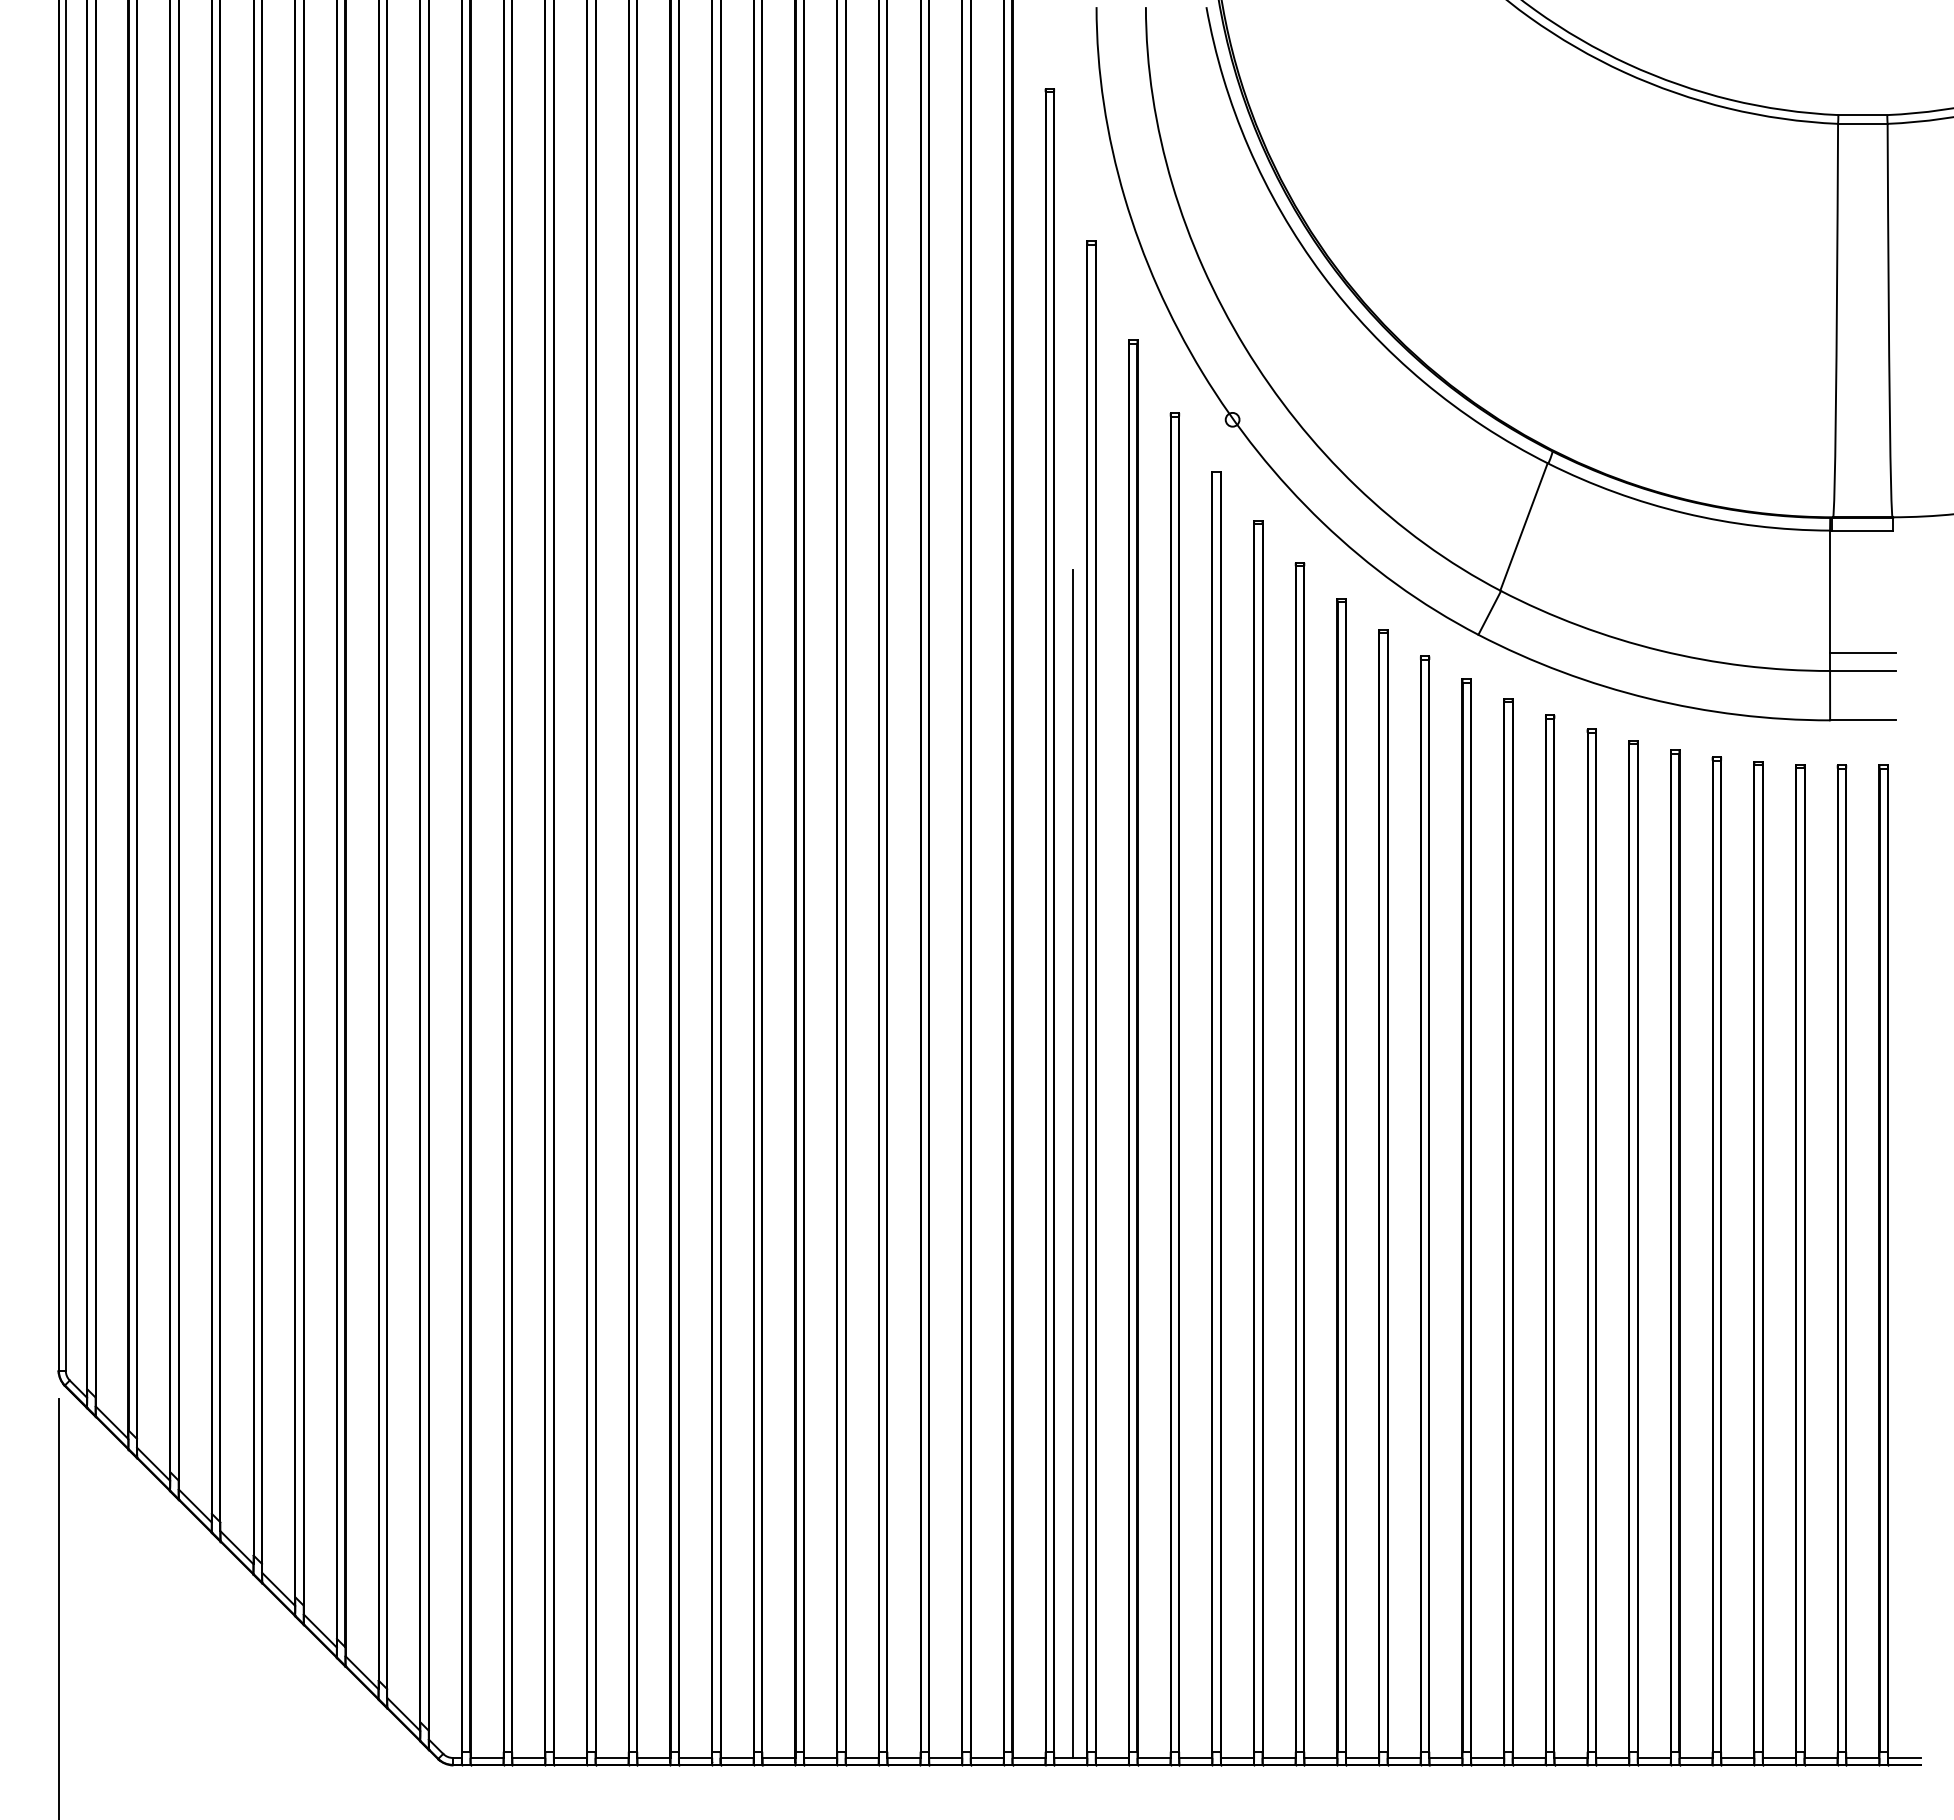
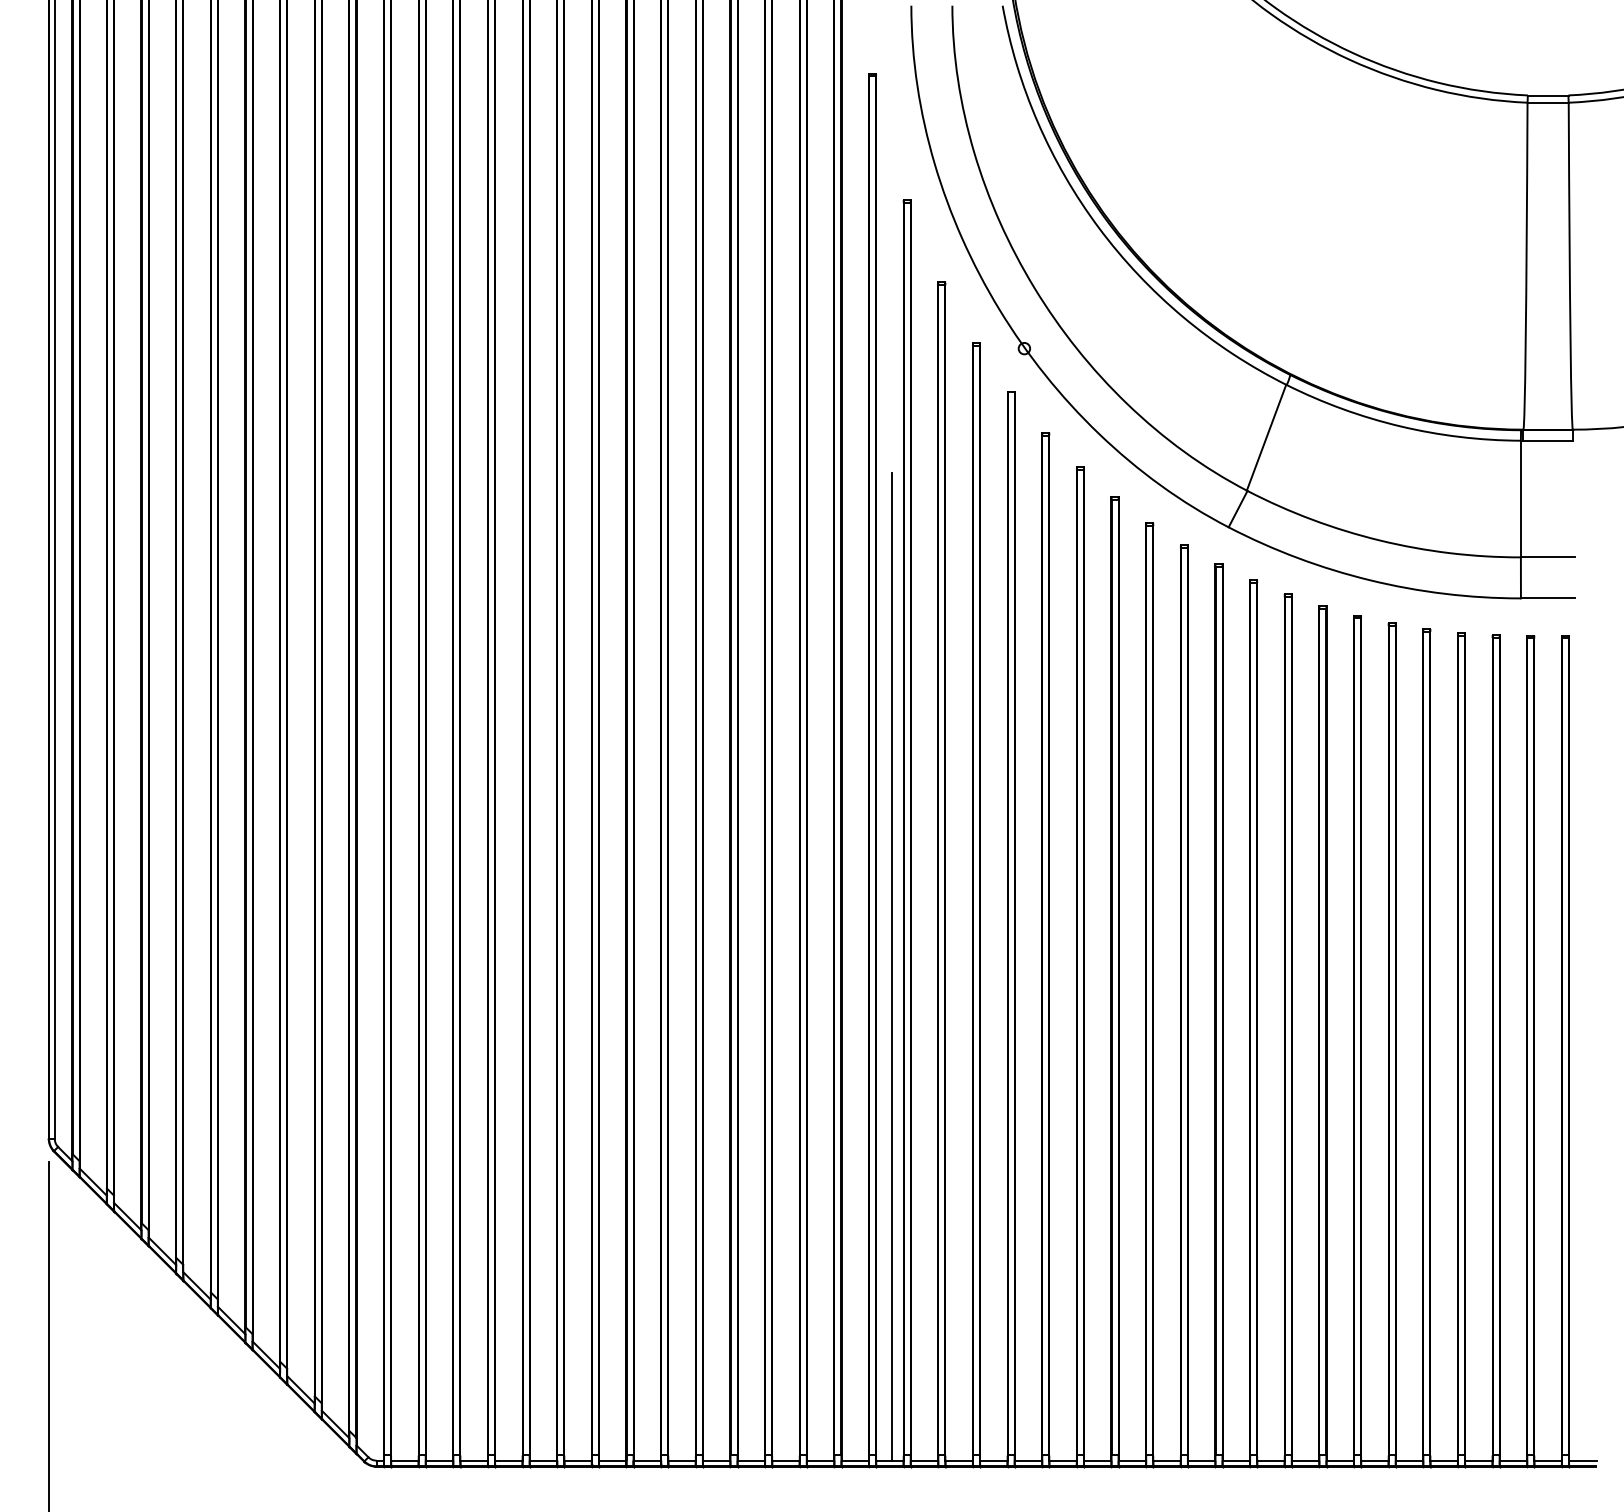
line: (1862, 652) -> (1547, 542), removed

